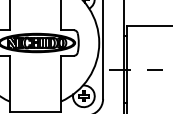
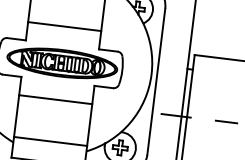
line: (34, 17) -> (63, 26), added
line: (34, 68) -> (54, 99), added
line: (34, 97) -> (49, 140), added

